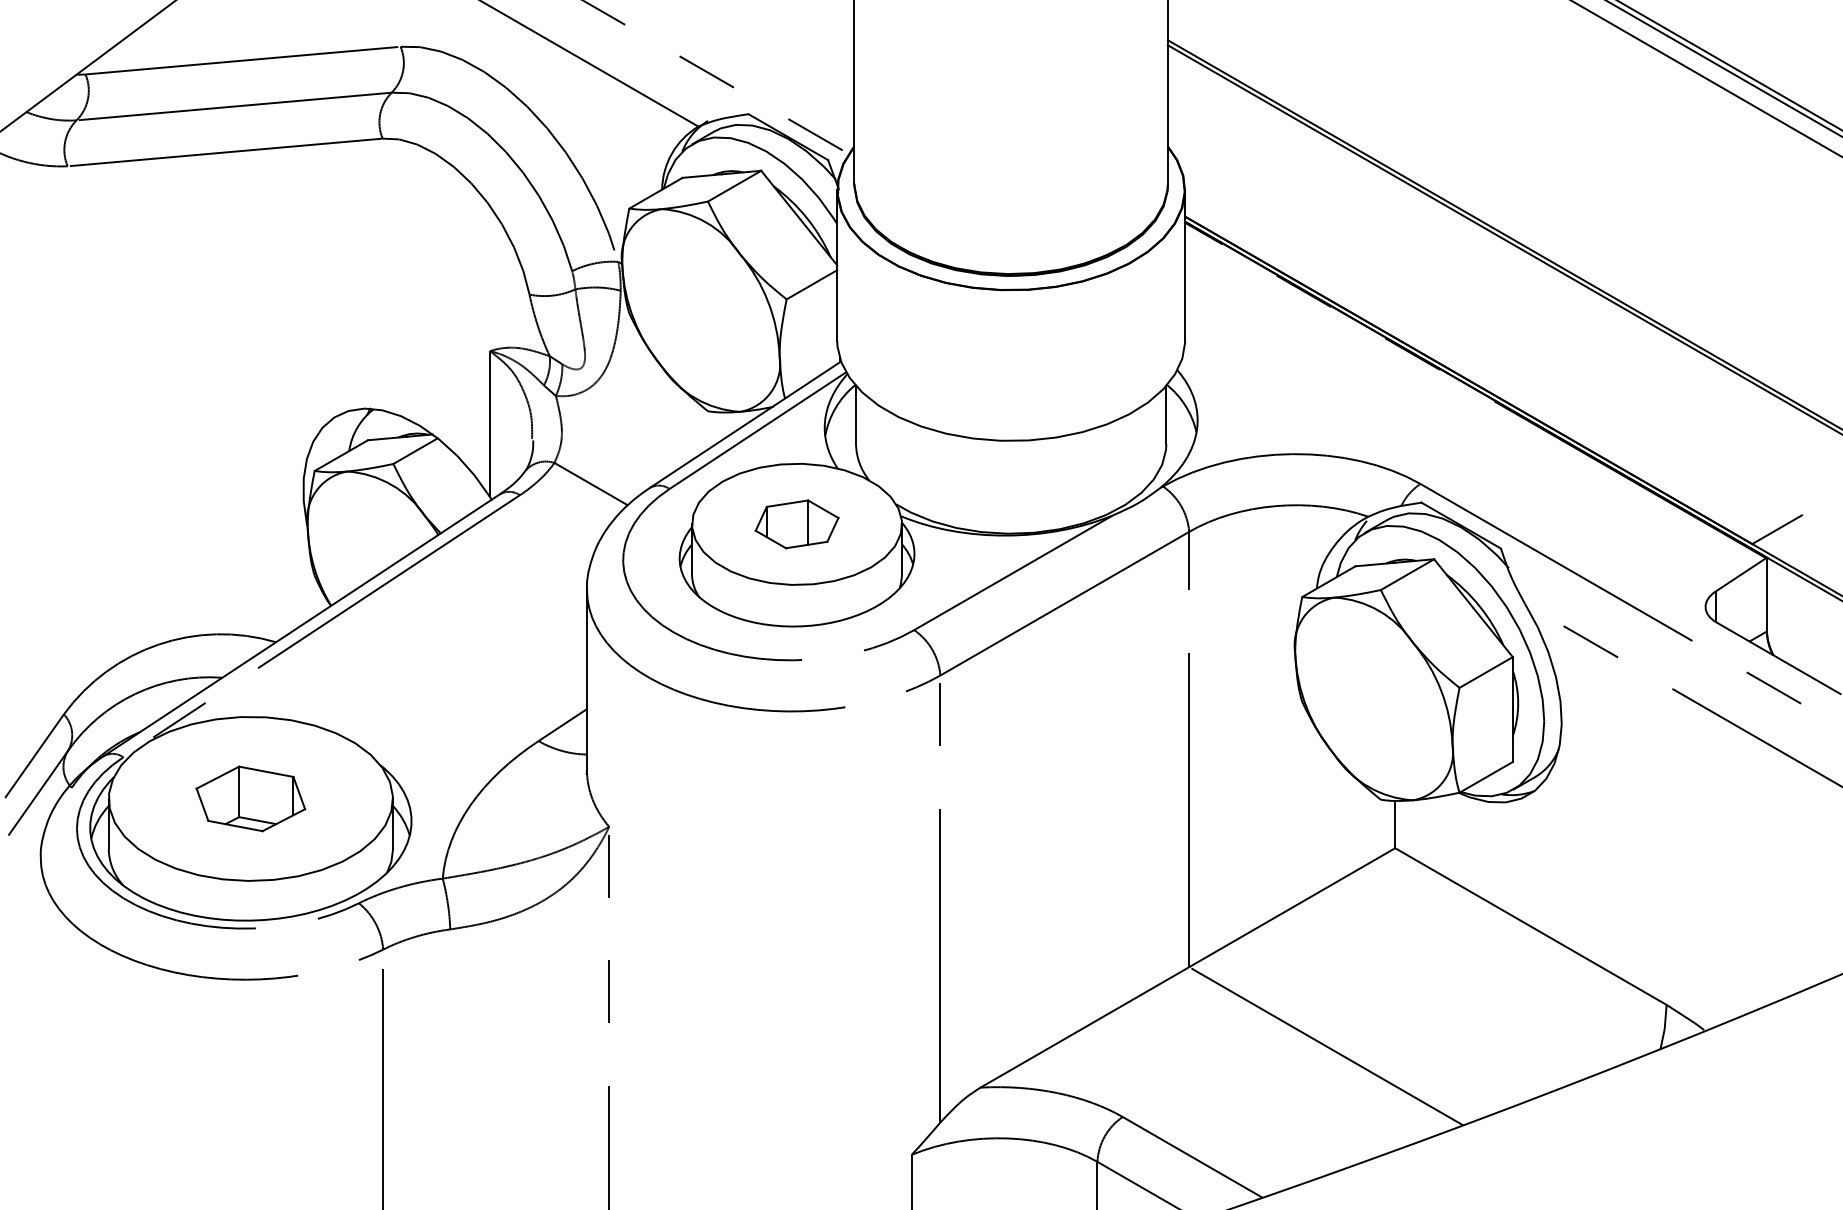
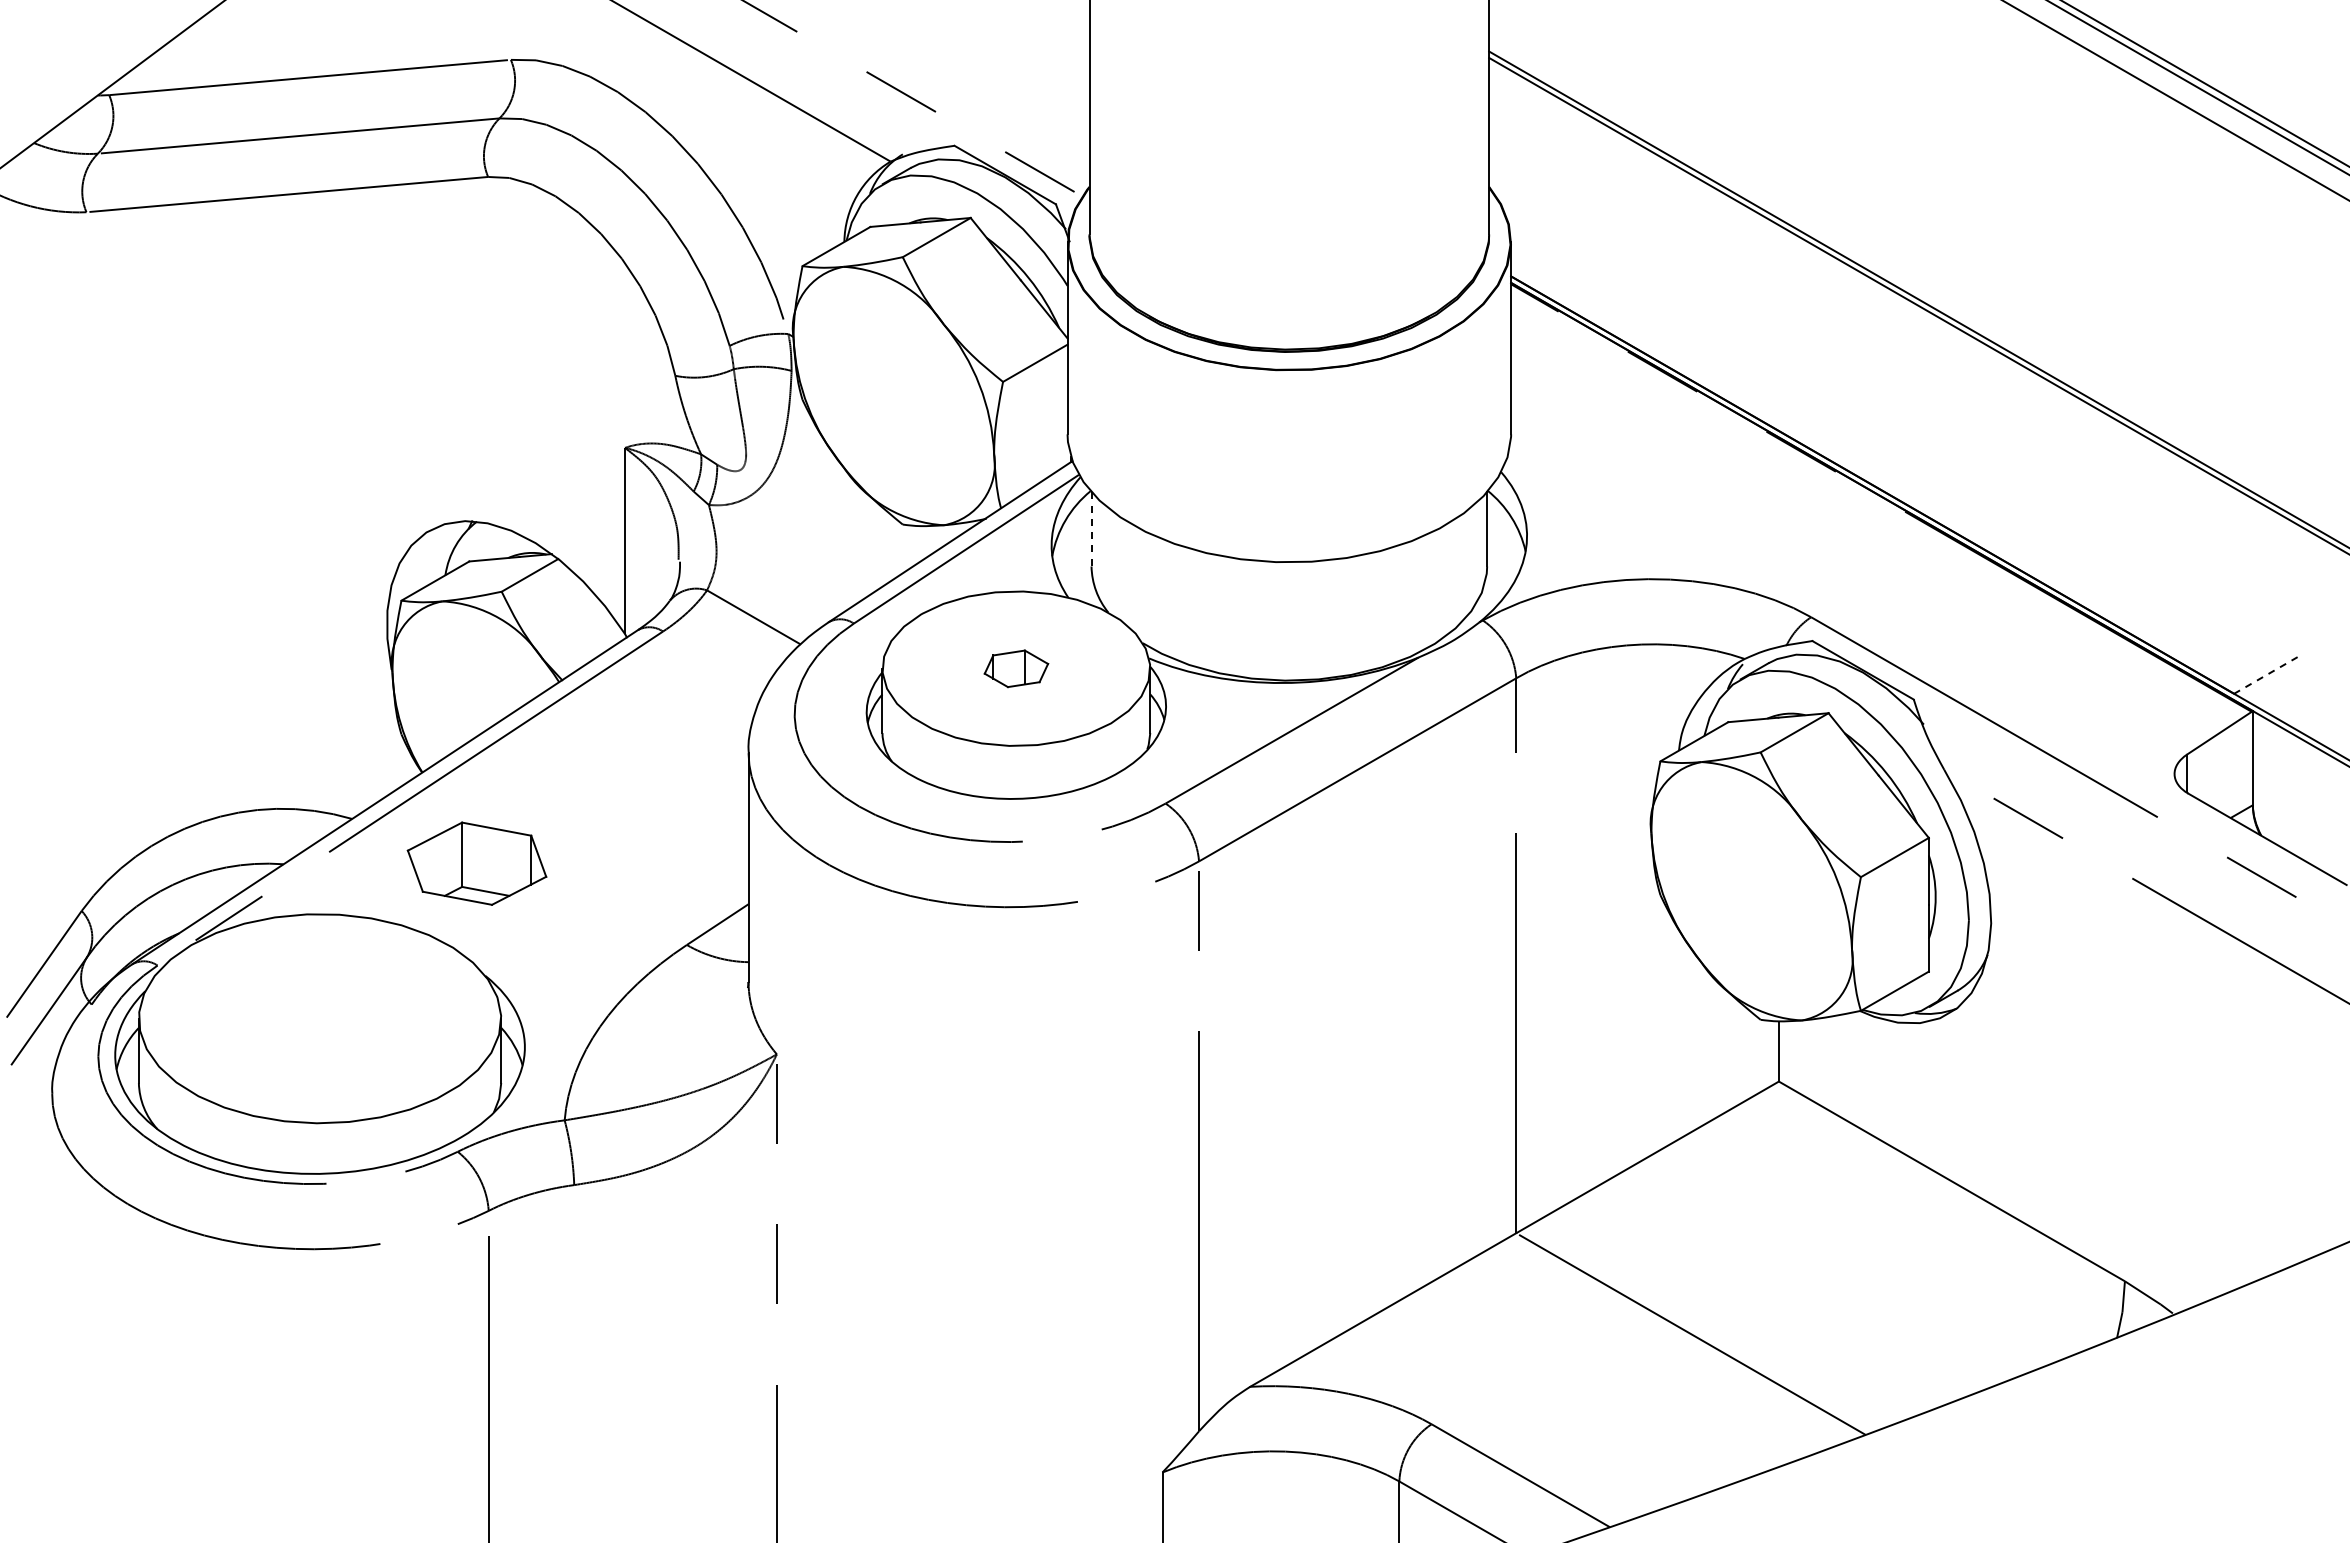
line: (856, 415) -> (1091, 529), solid -> dashed
part: (797, 524) -> (1016, 668), size x0.6
line: (1776, 529) -> (2265, 675), solid -> dashed
part: (250, 798) -> (476, 863), moved

